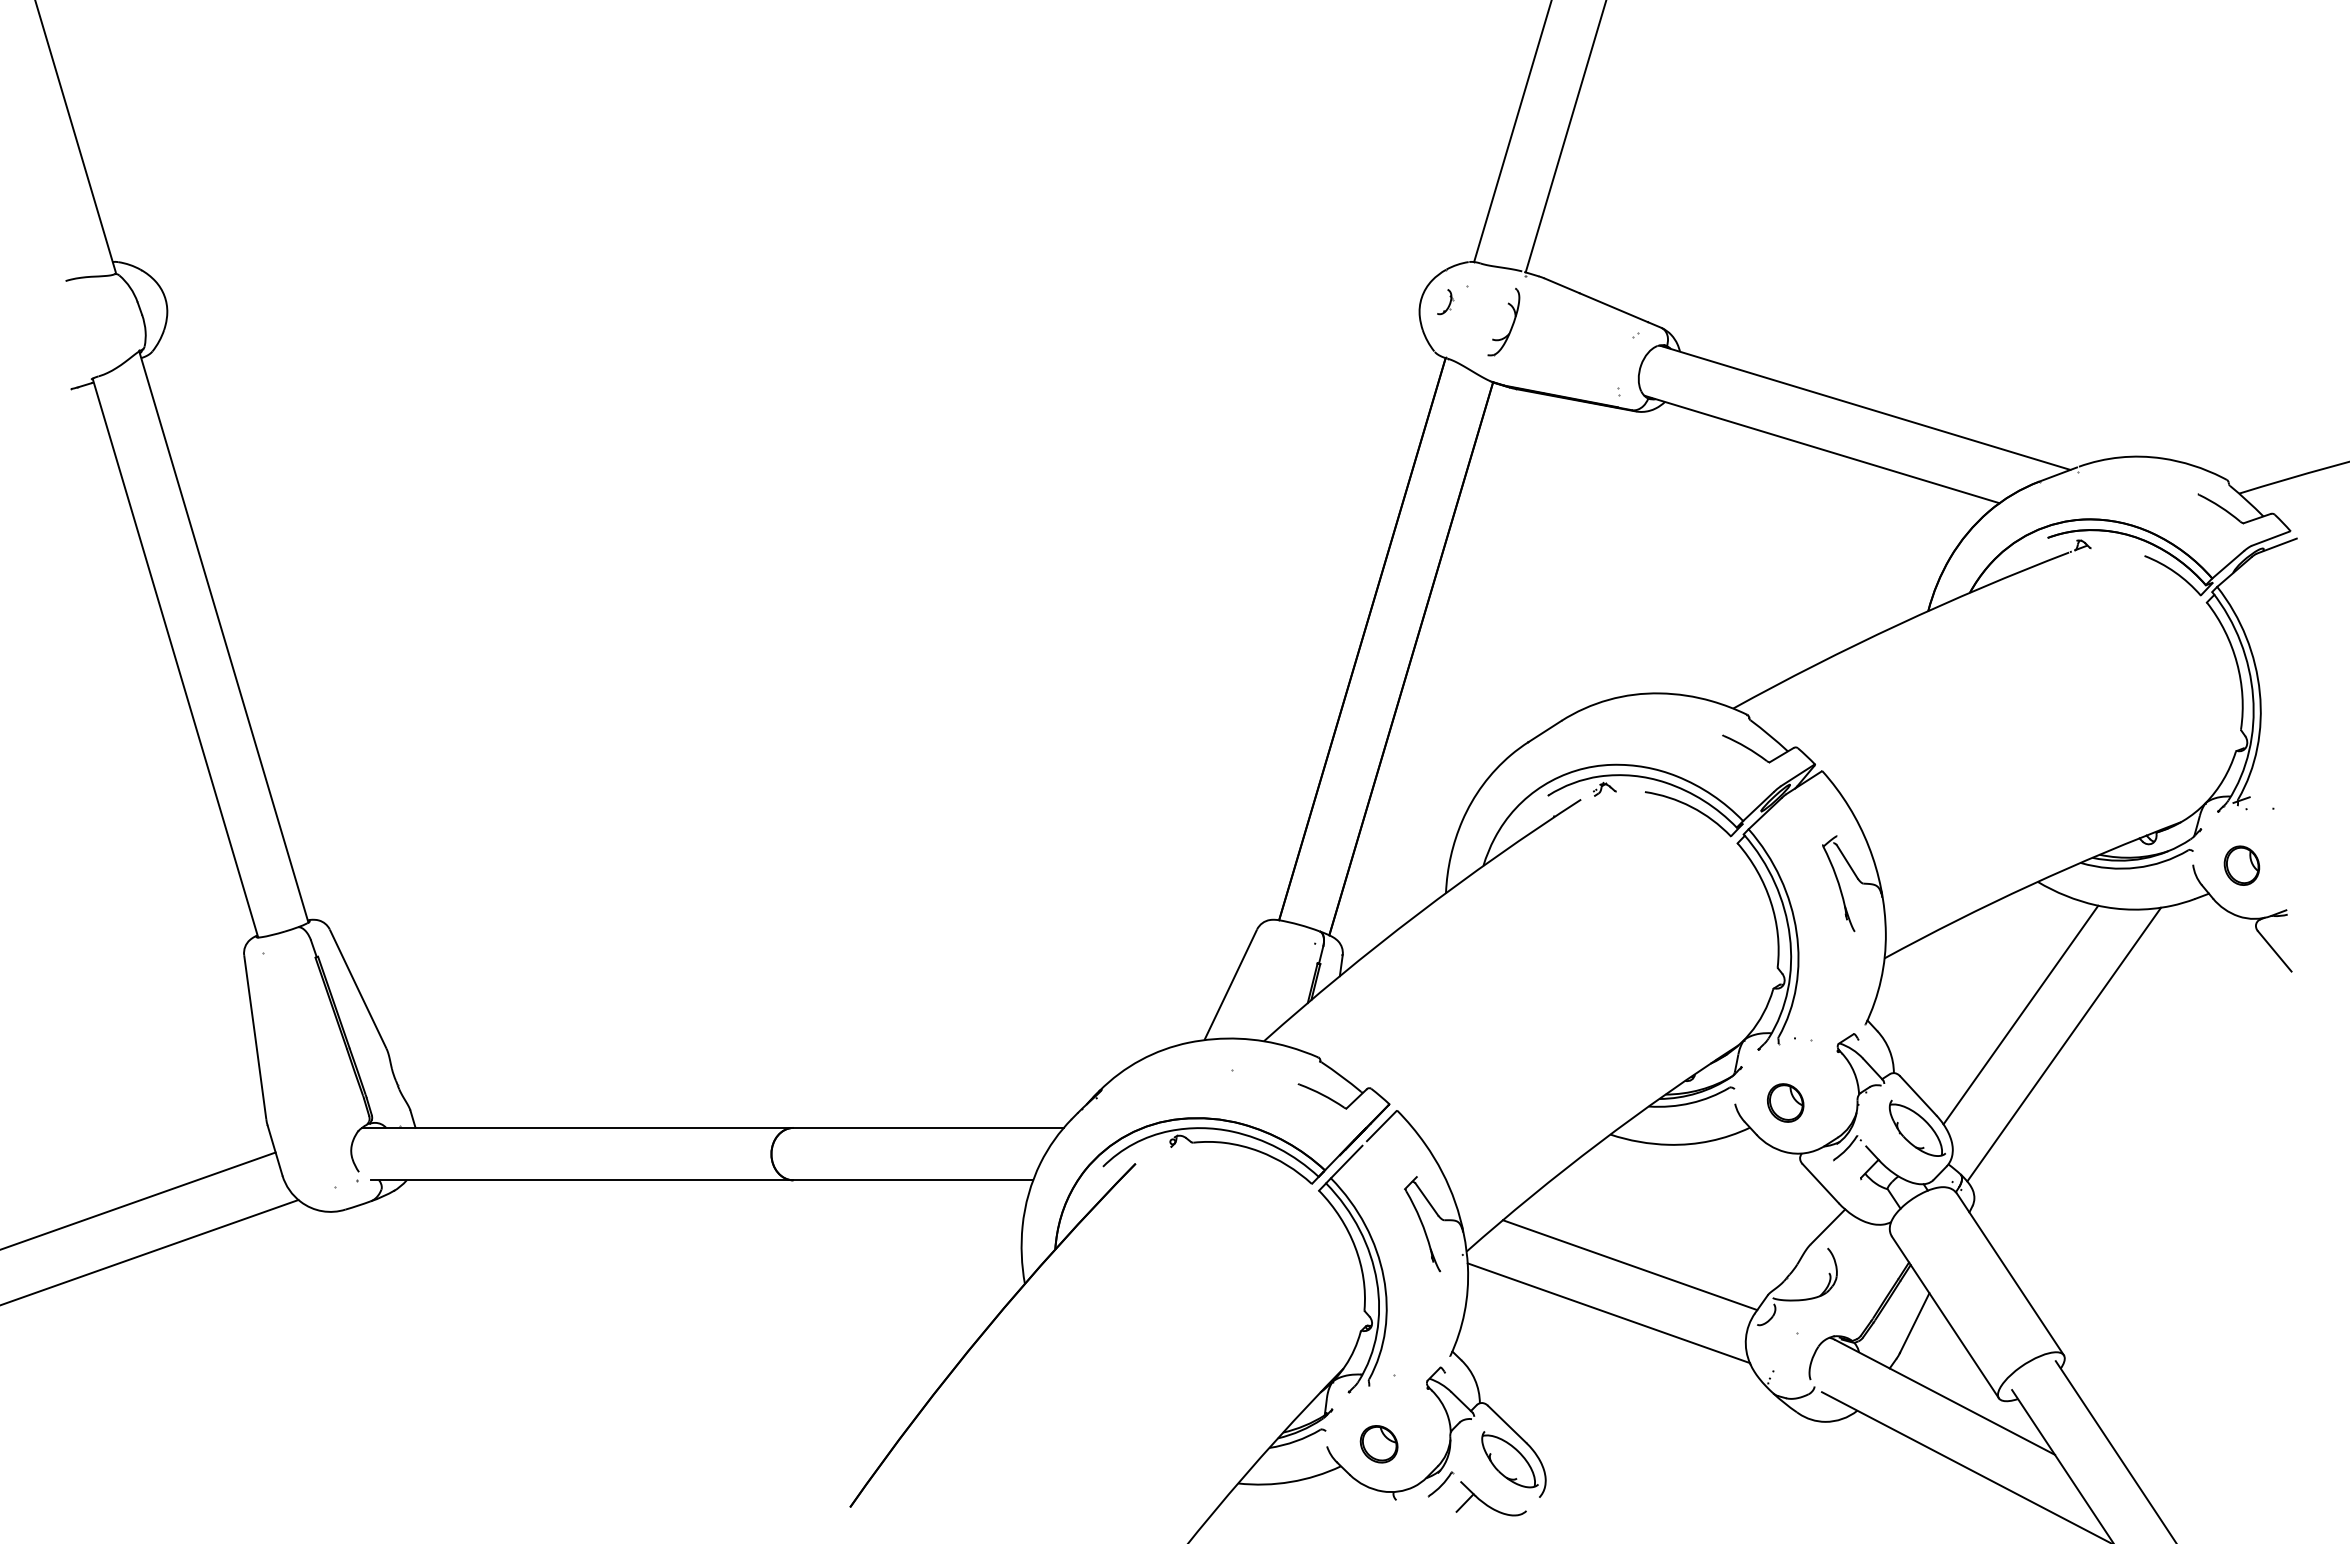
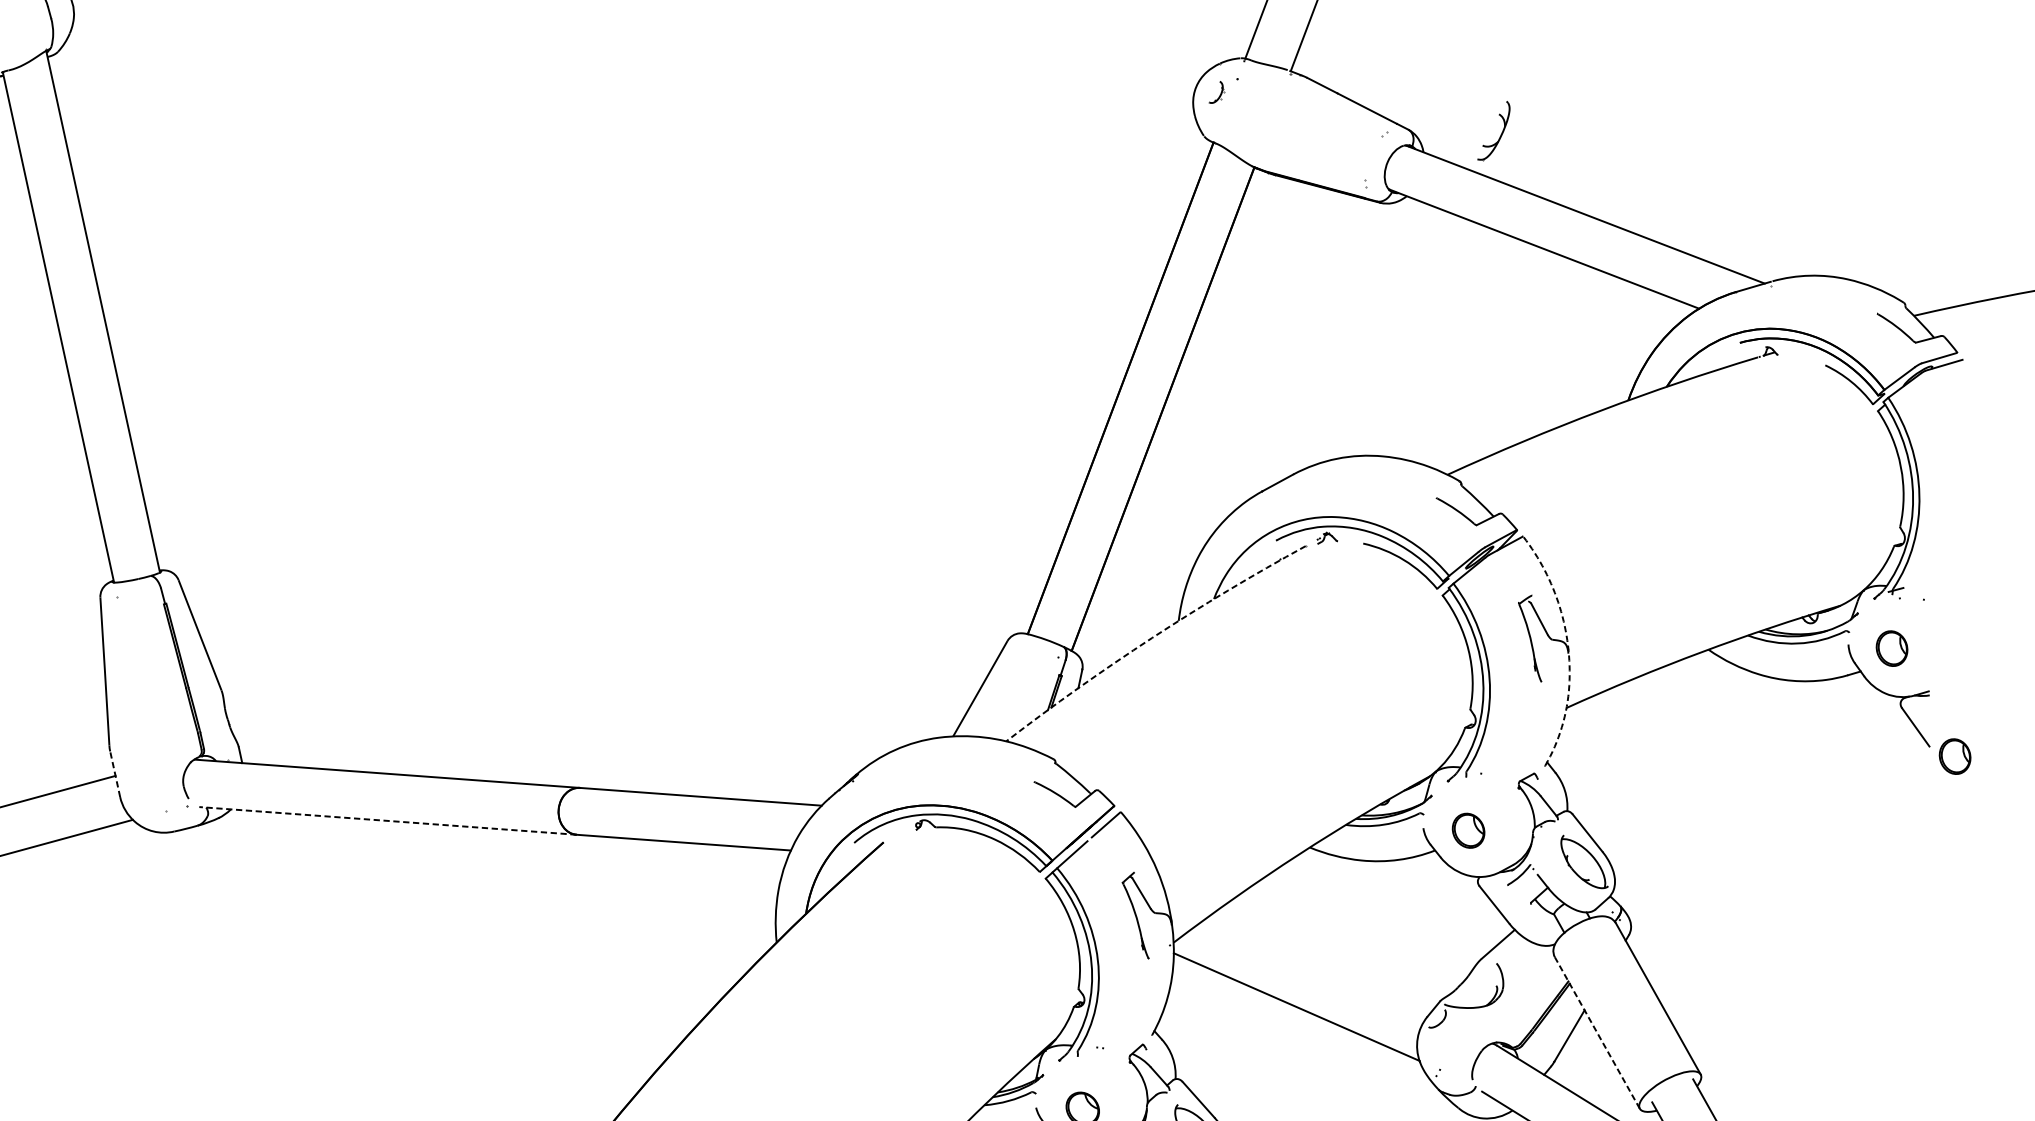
part: (1511, 325) -> (1500, 134), moved
line: (1881, 891) -> (1568, 648), solid -> dashed
line: (1417, 914) -> (1151, 638), solid -> dashed
part: (2320, 980) -> (1954, 756), added
line: (2020, 1014) -> (1684, 767), removed
line: (2064, 1044) -> (1721, 796), removed
line: (274, 1150) -> (114, 774), solid -> dashed
line: (581, 1180) -> (387, 821), solid -> dashed
line: (1629, 1265) -> (1318, 965), removed
line: (1945, 1317) -> (1597, 1033), solid -> dashed

